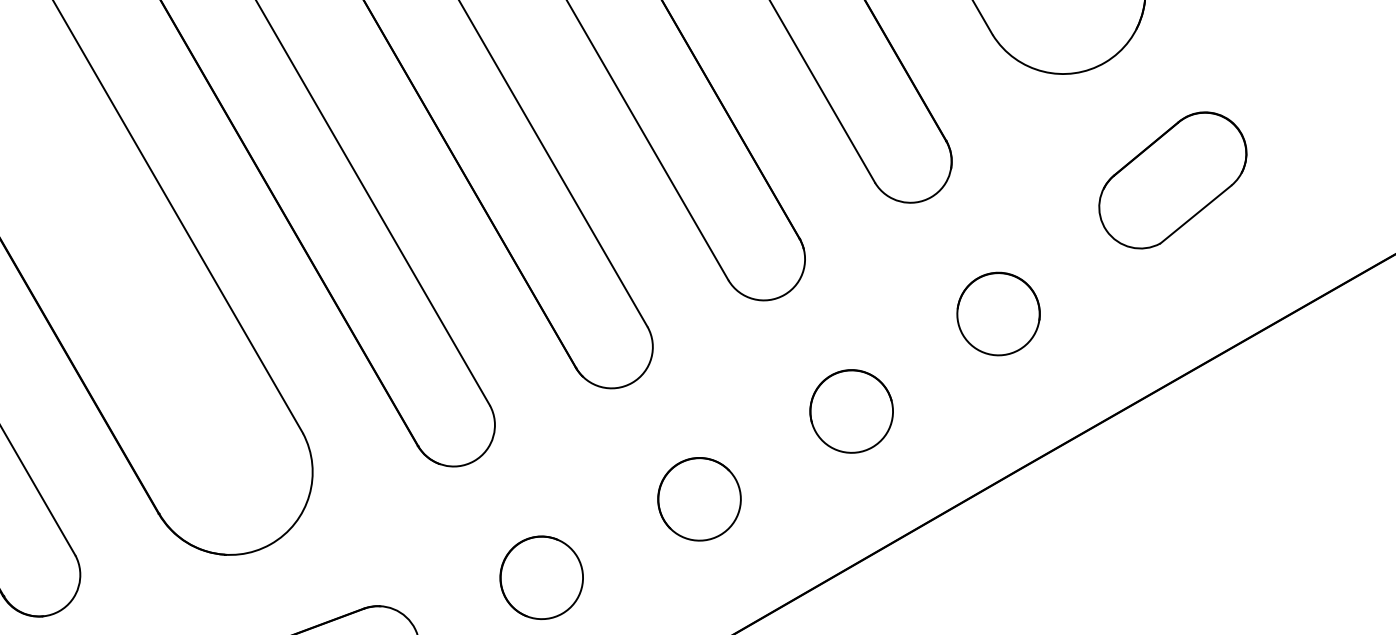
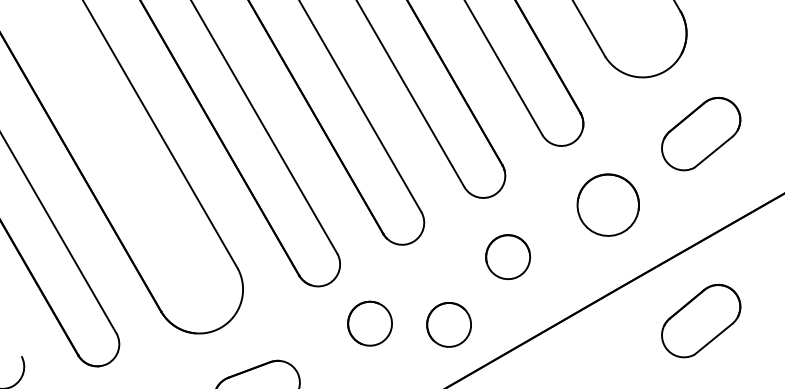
part: (998, 314) -> (608, 205), size x1.4
part: (852, 412) -> (508, 257), moved
part: (698, 498) -> (448, 324), moved
part: (1173, 532) -> (701, 321), added
part: (540, 577) -> (369, 323), moved

